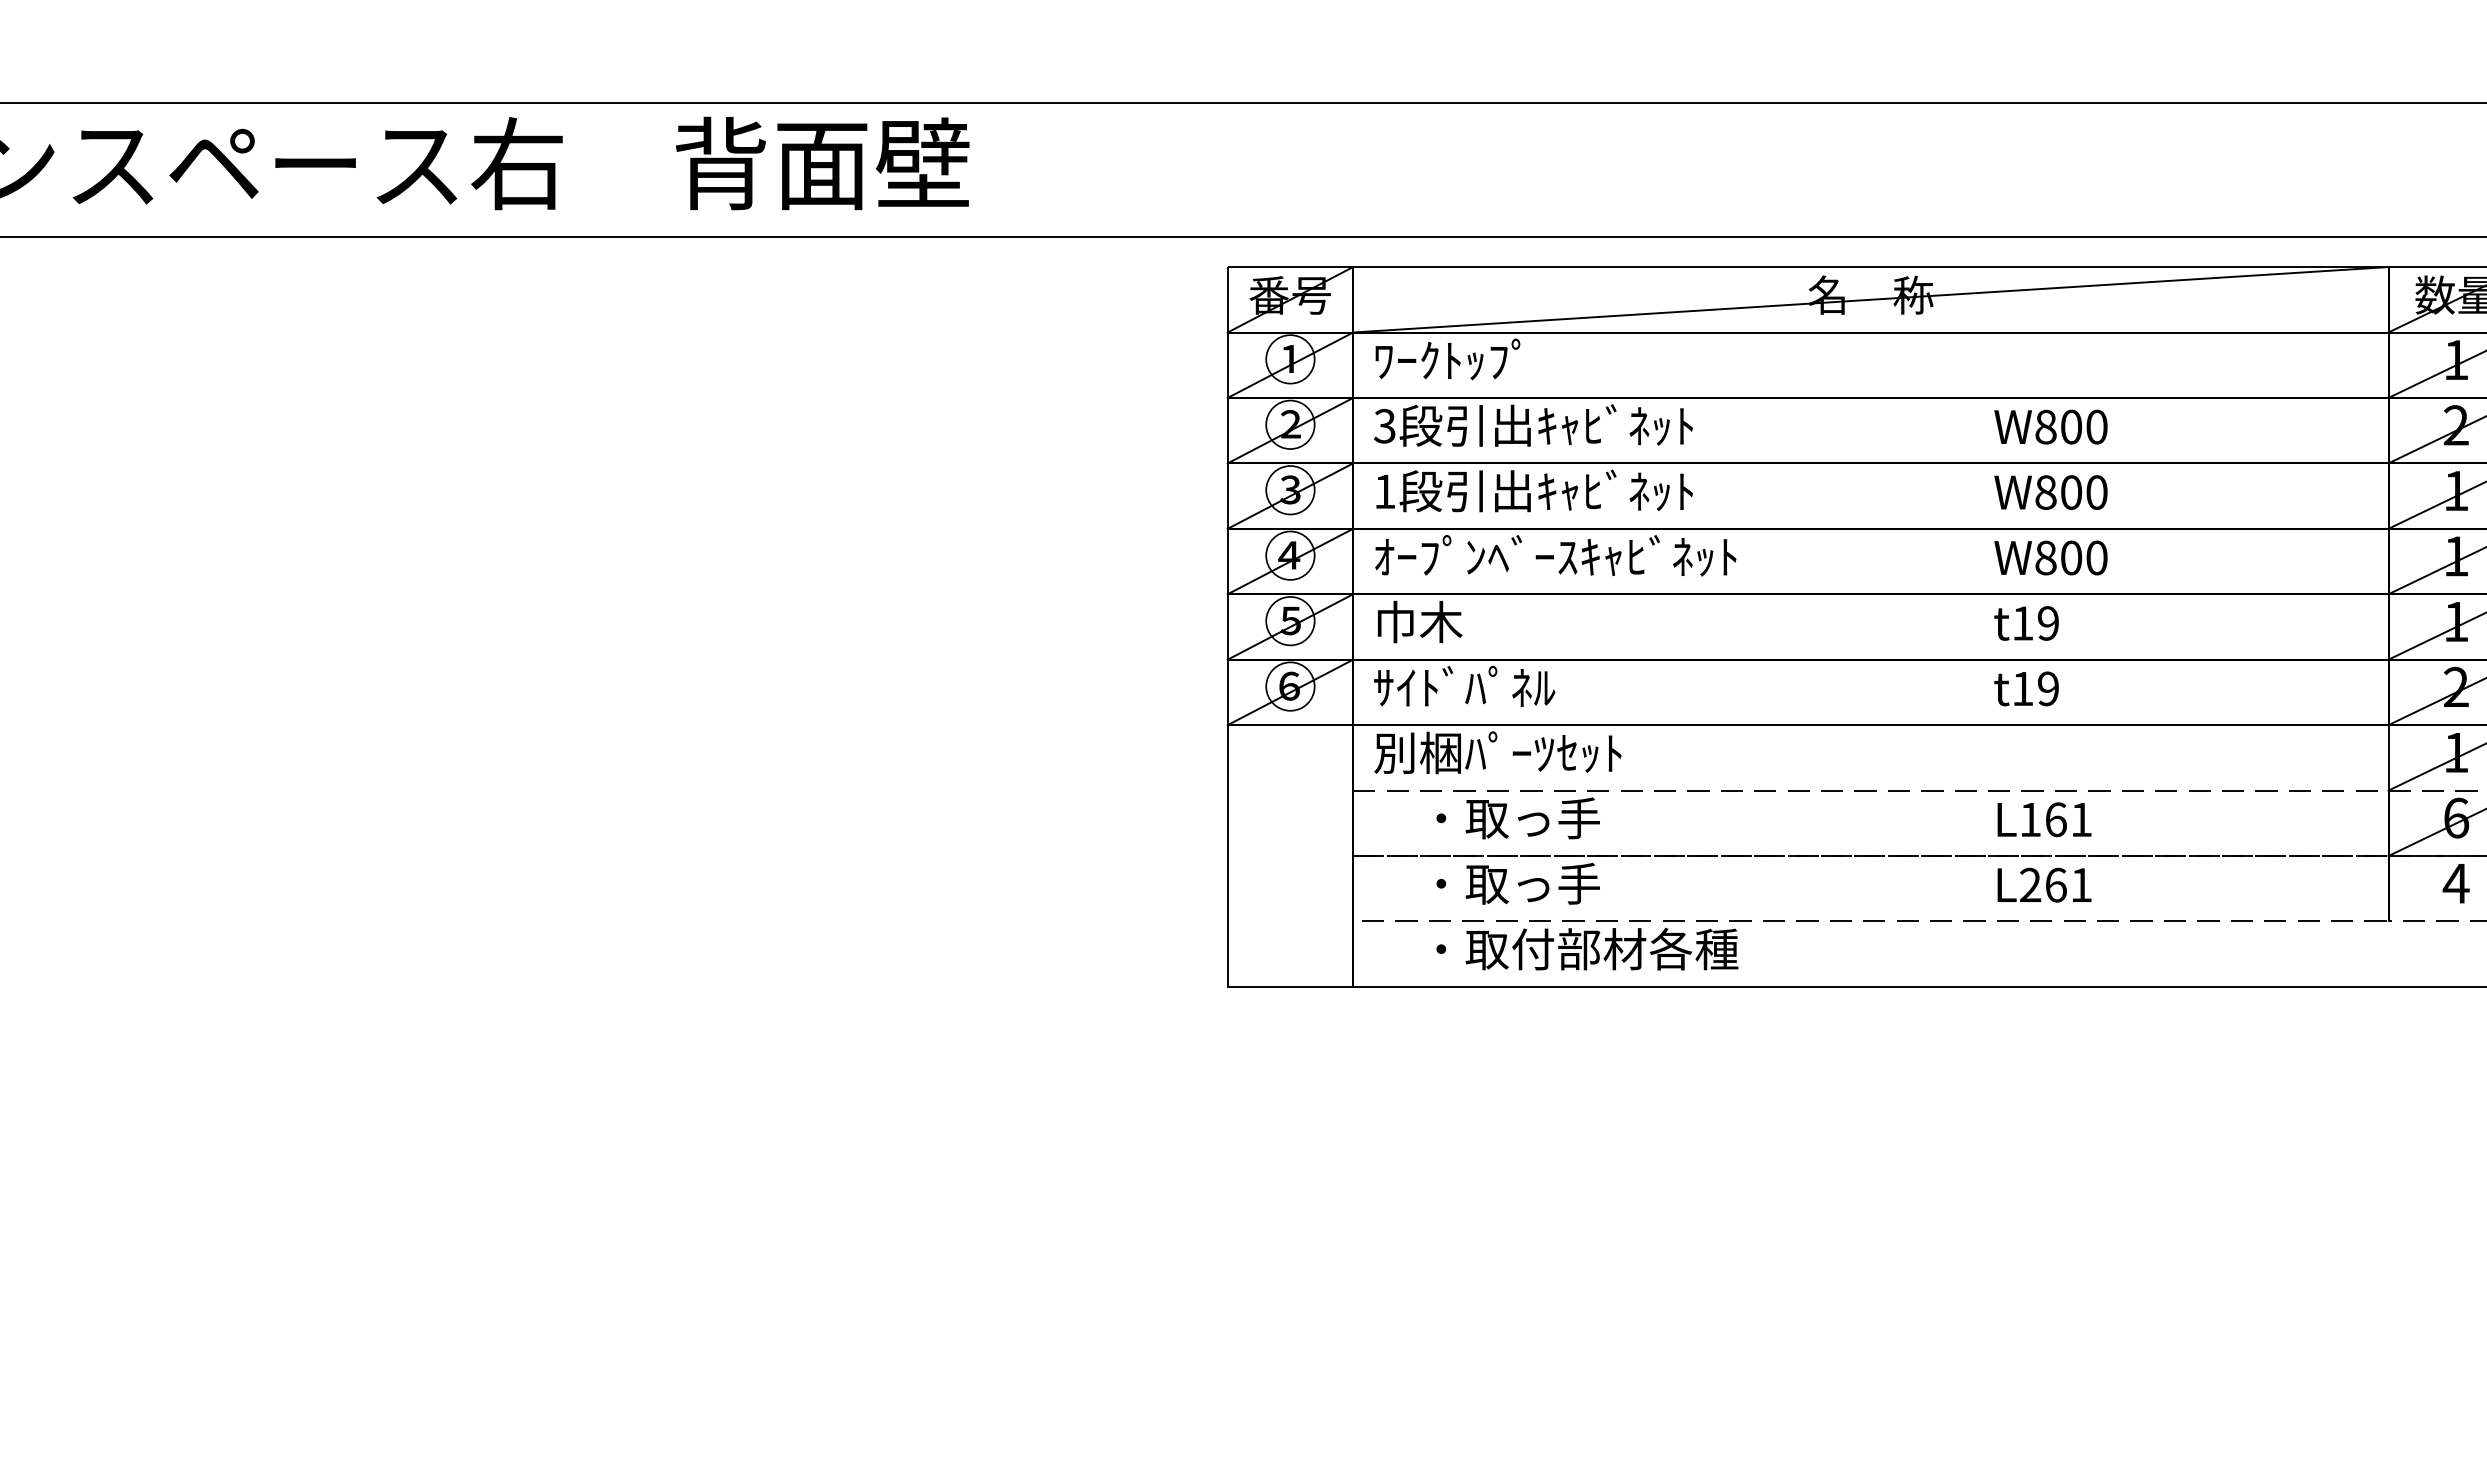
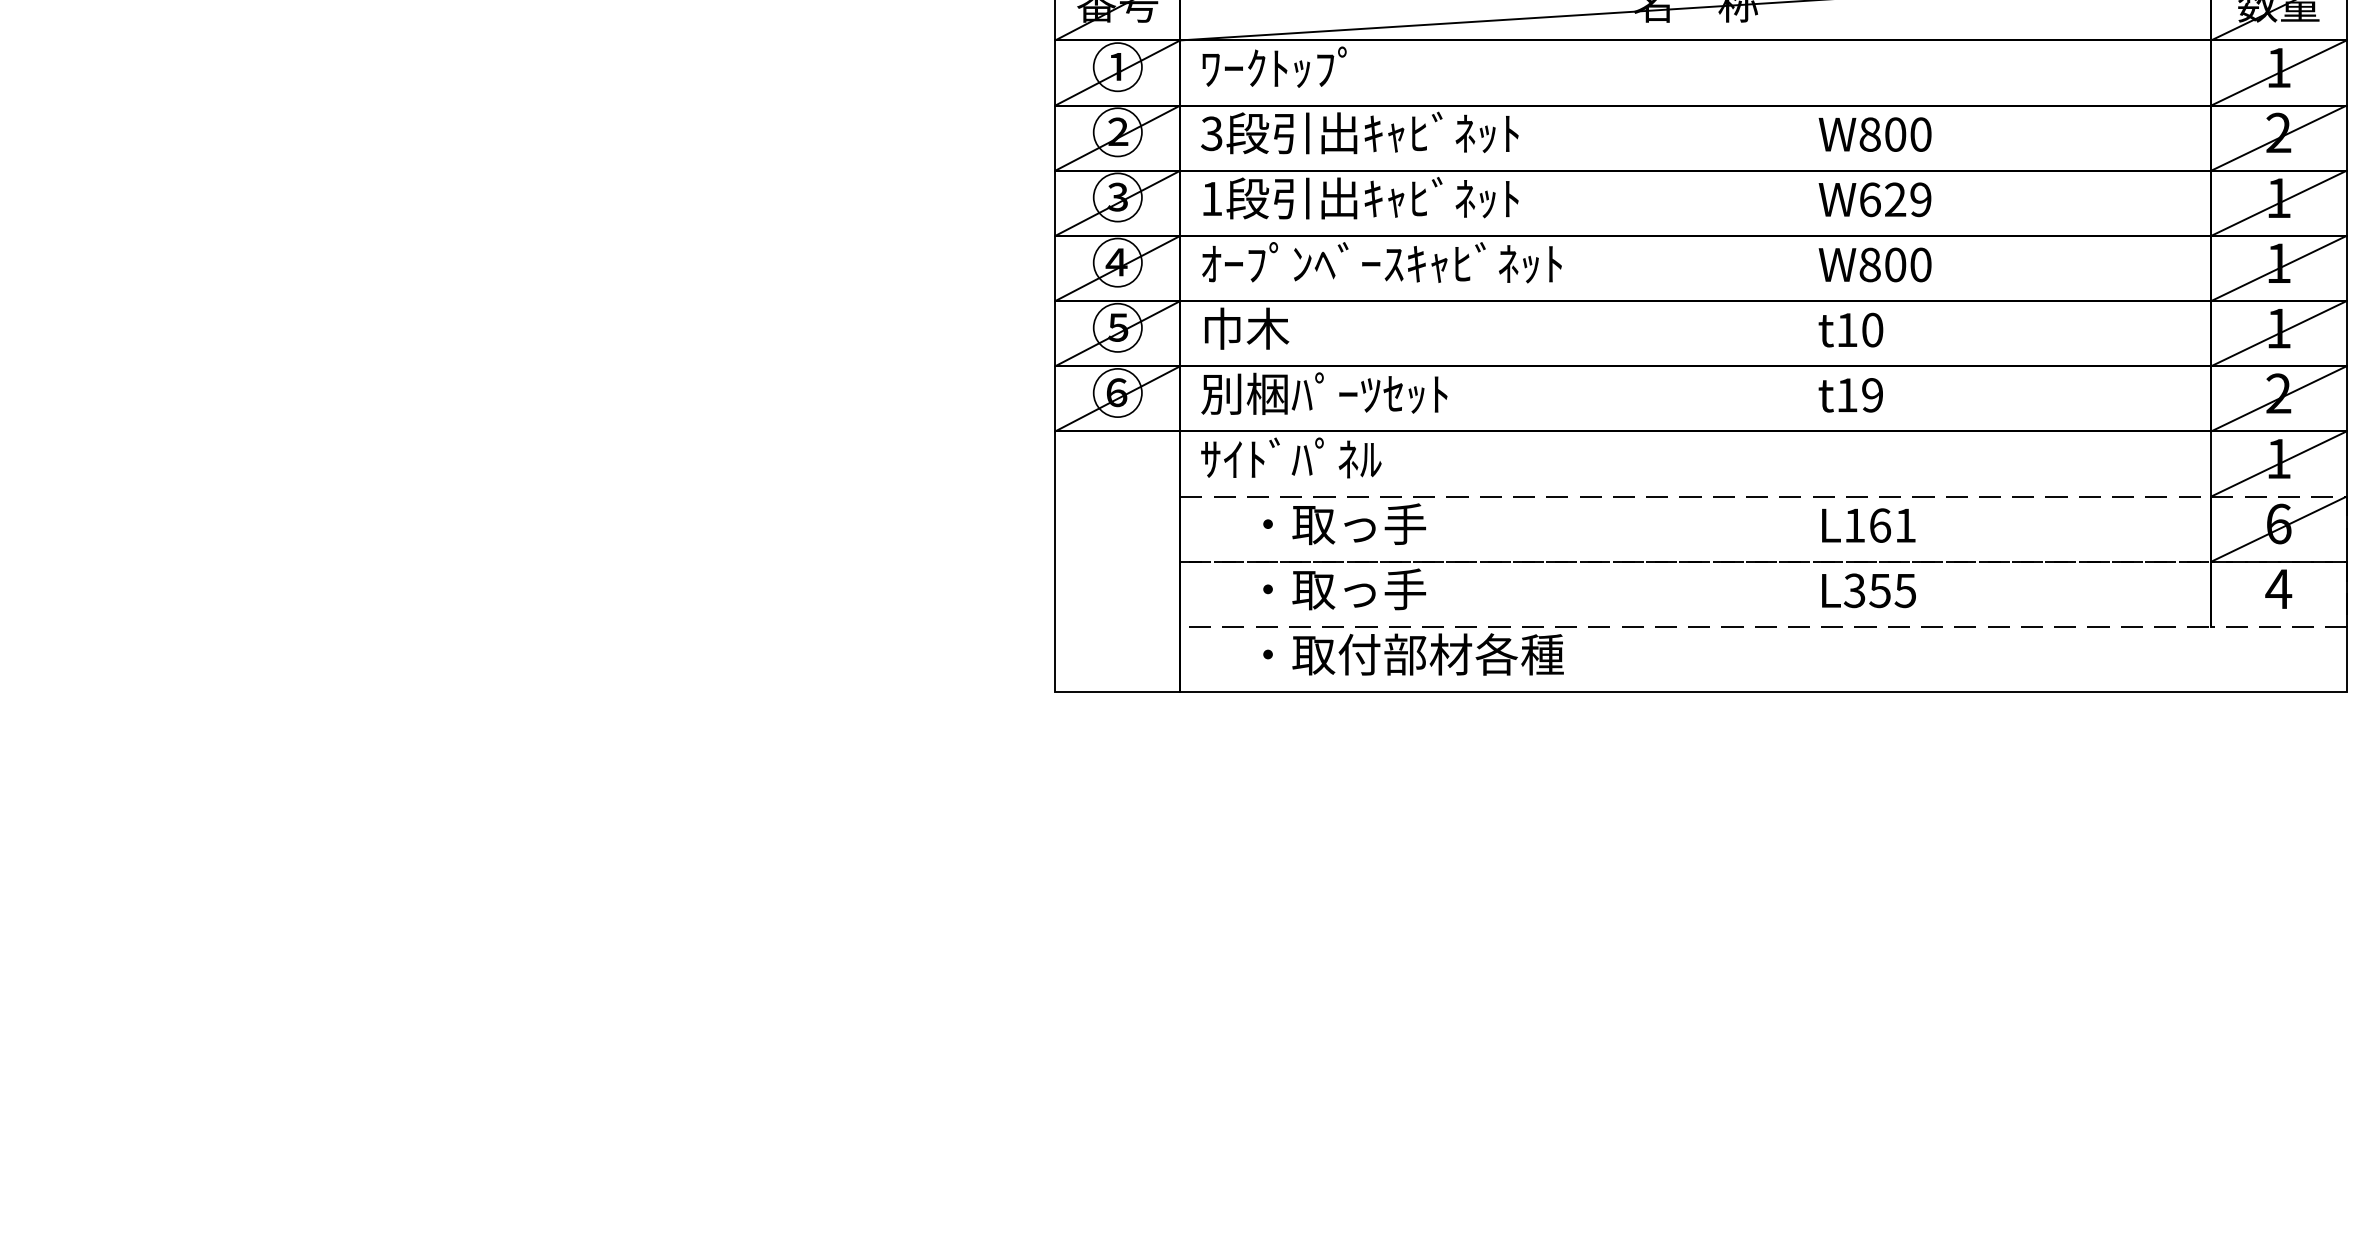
text: (2071, 492) -> (1895, 199), W800 -> W629
text: (2048, 623) -> (1872, 330), t19 -> t10
text: (1497, 686) -> (1324, 392), ｻｲﾄﾞﾊﾟﾈﾙ -> 別梱ﾊﾟｰﾂｾｯﾄ
text: (1497, 752) -> (1324, 458), 別梱ﾊﾟｰﾂｾｯﾄ -> ｻｲﾄﾞﾊﾟﾈﾙ
text: (2055, 884) -> (1879, 590), L261 -> L355

